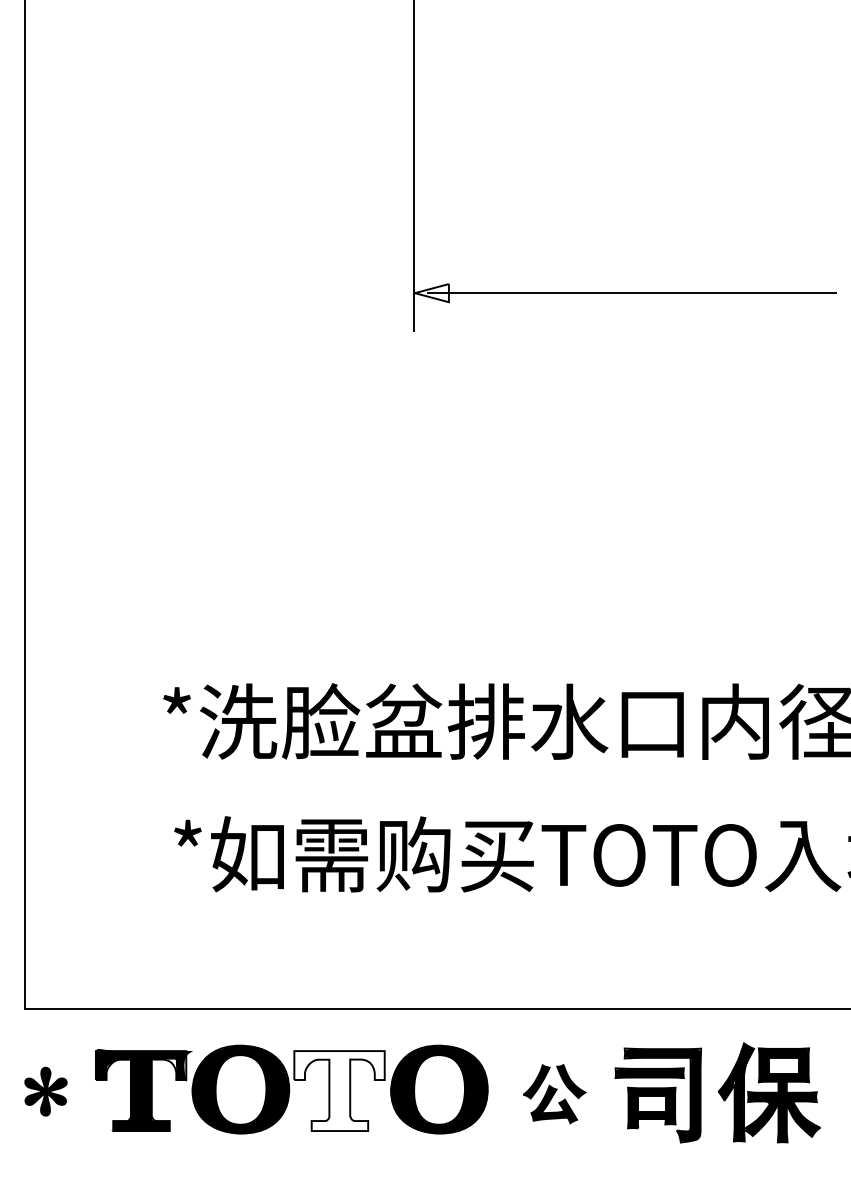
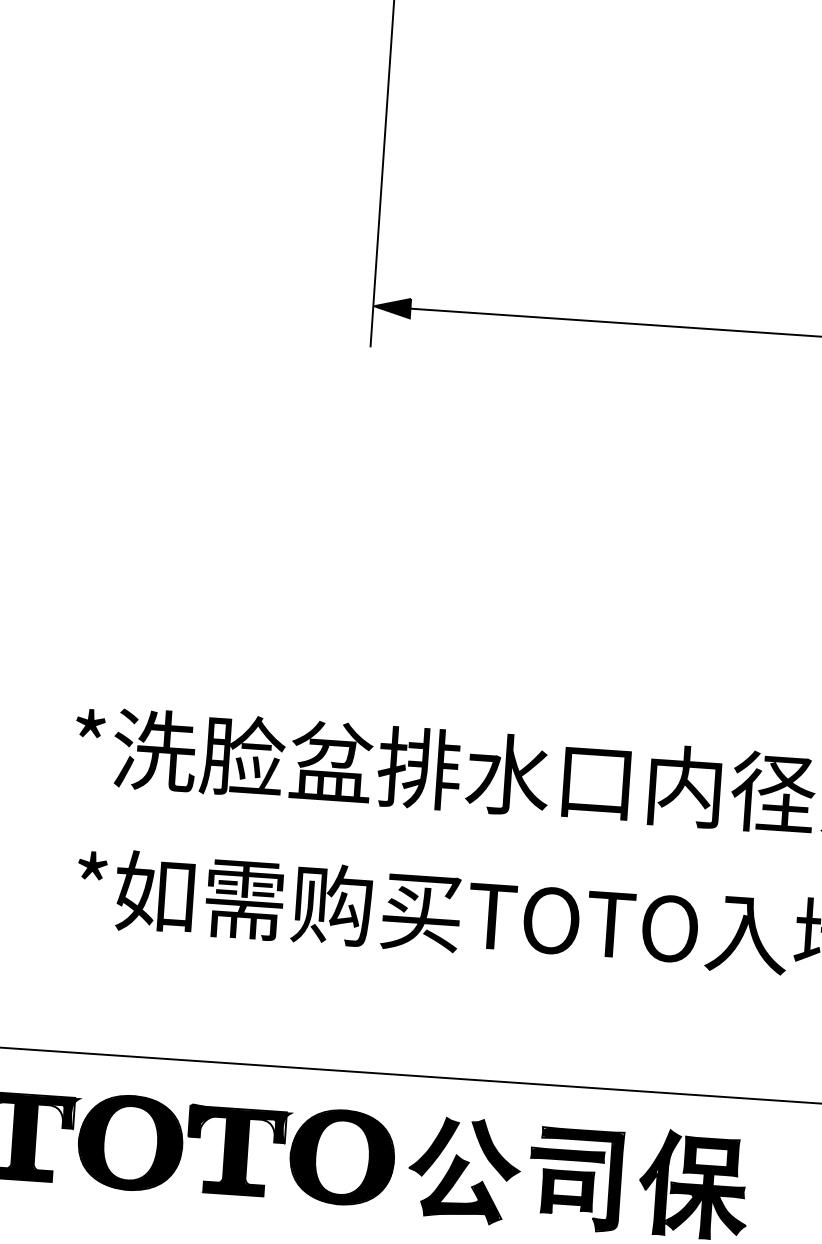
fill: (431, 293) -> (391, 307), added
fill: (342, 1089) -> (239, 1150), added
part: (554, 1093) -> (464, 1169), size x1.67

